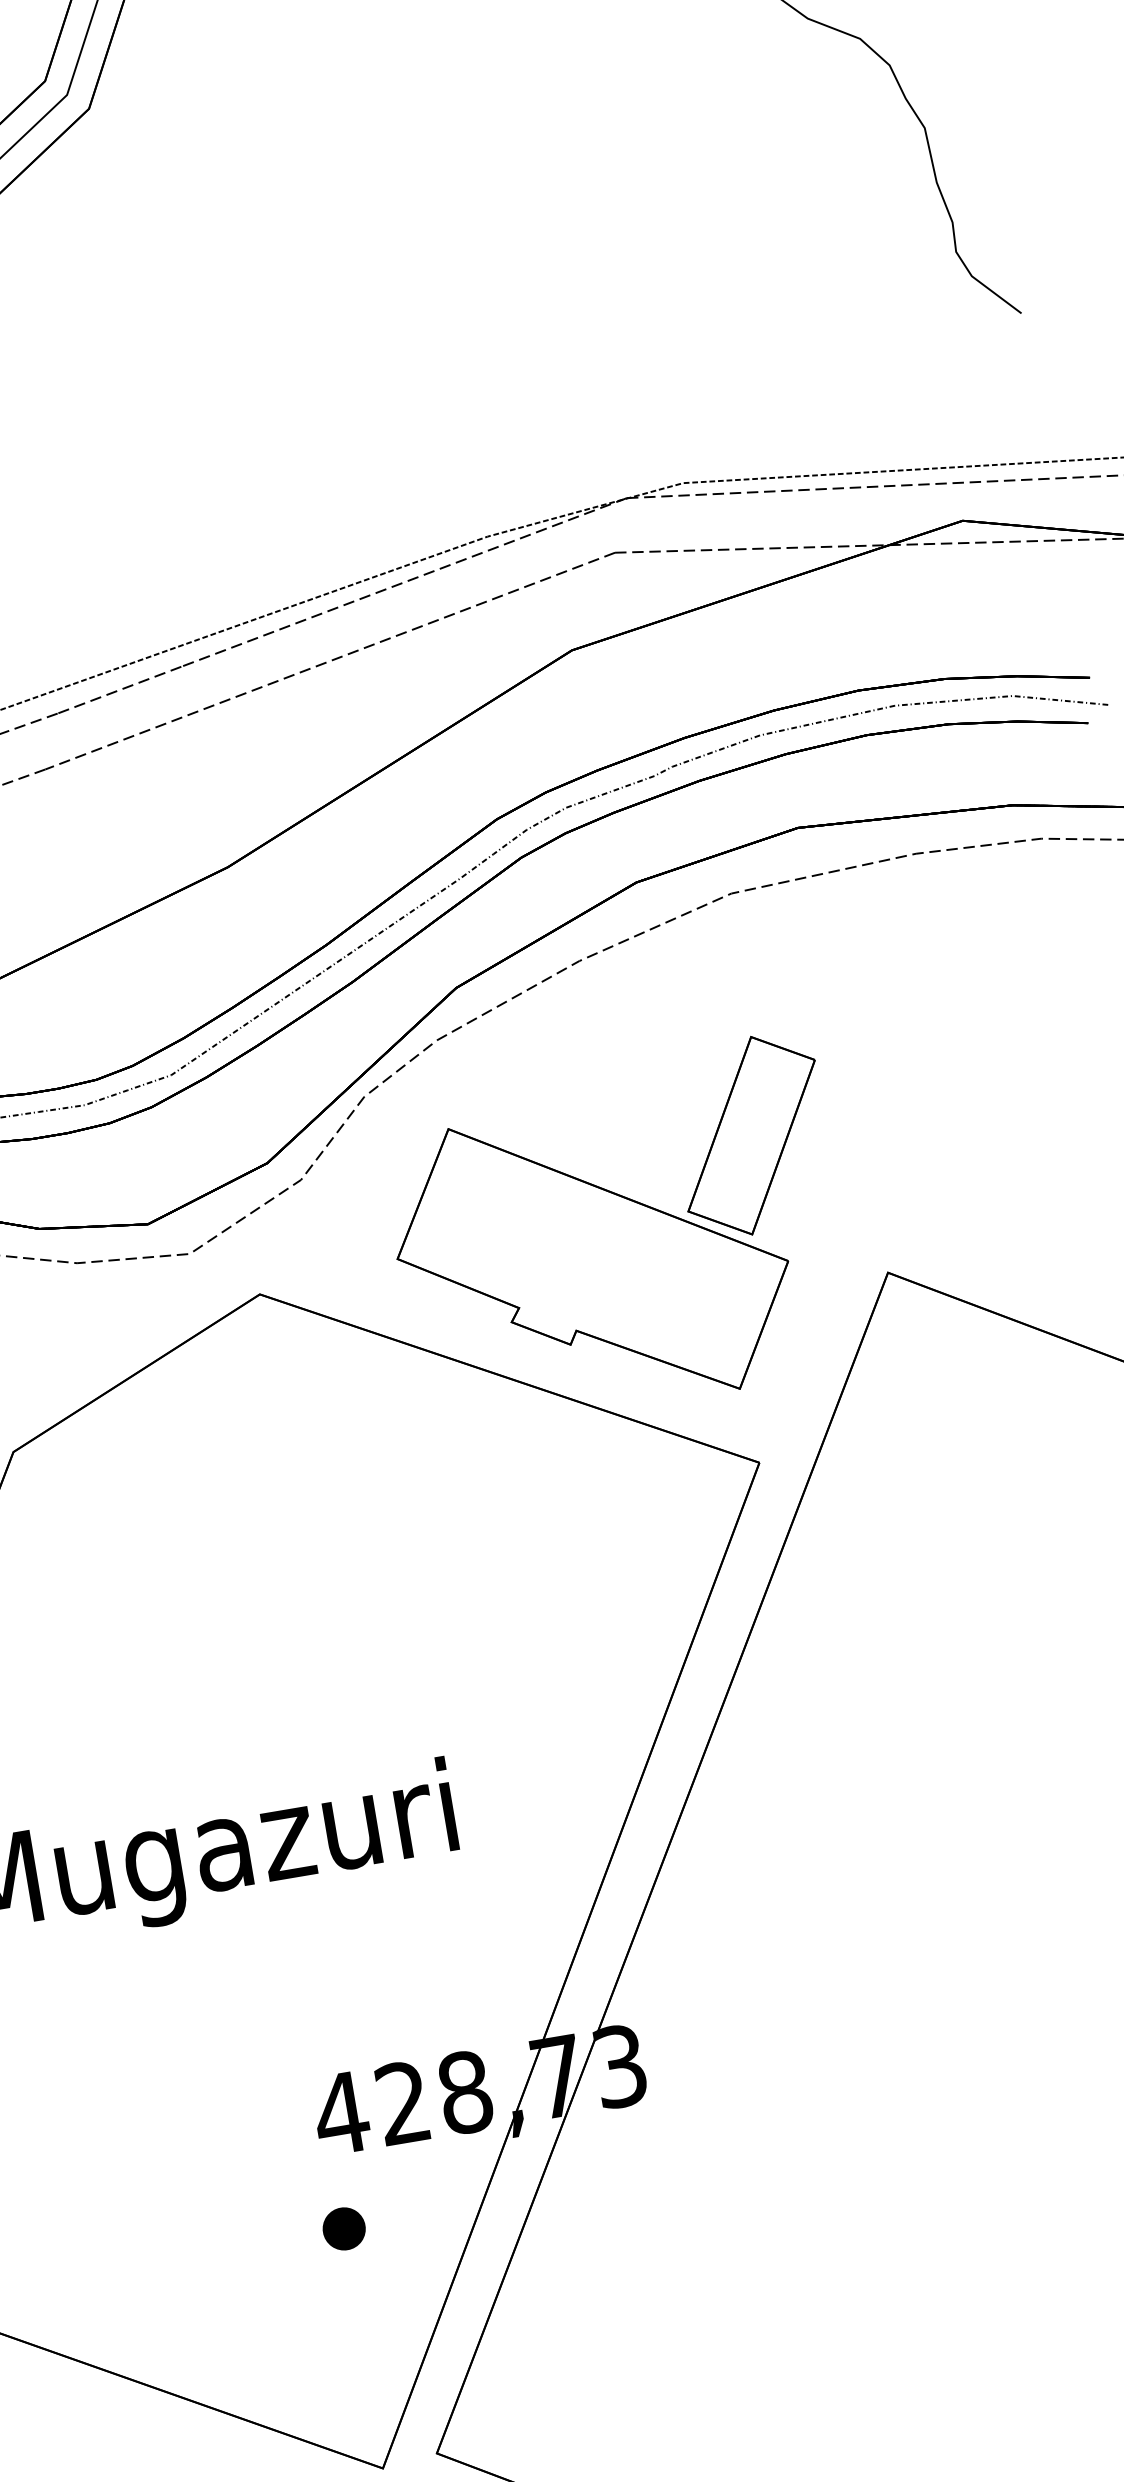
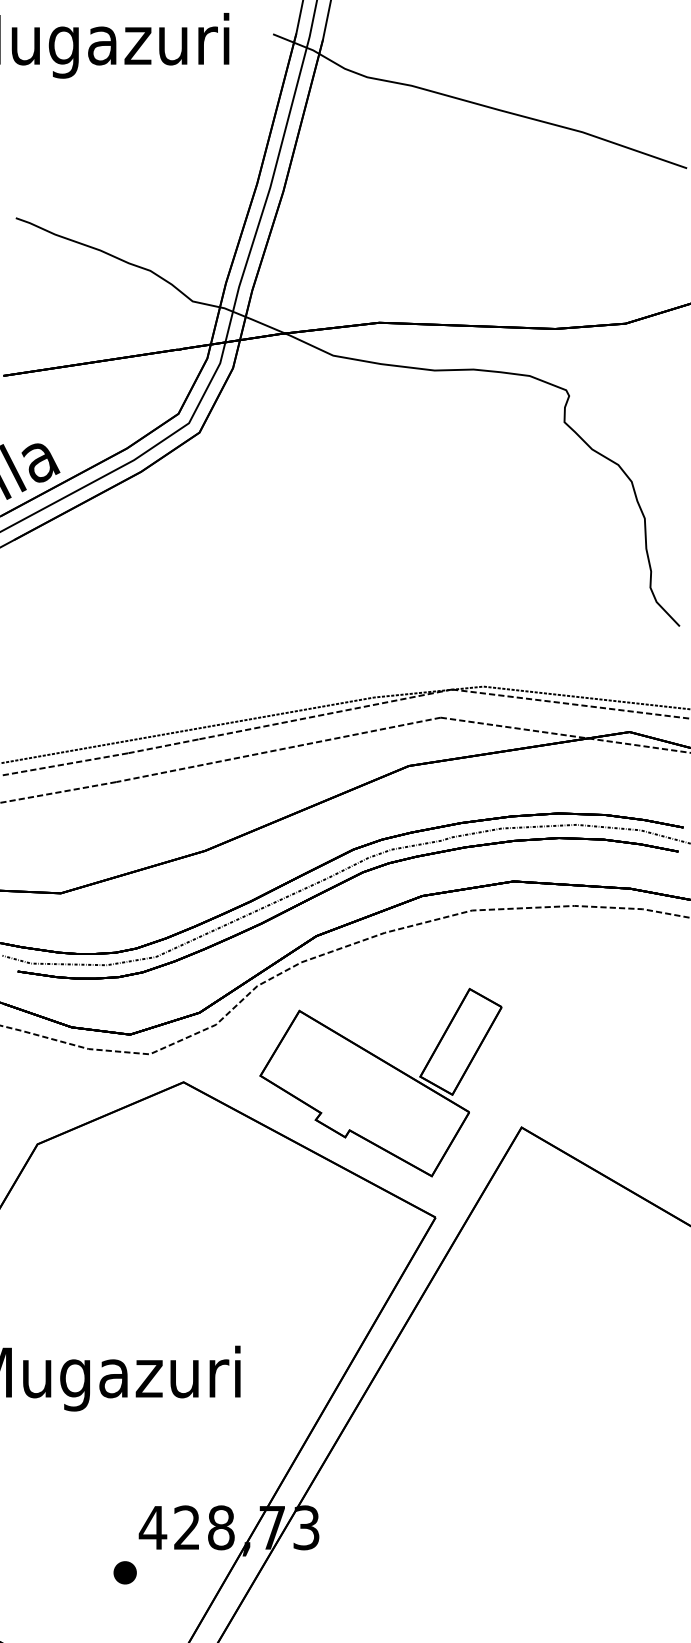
part: (342, 2228) -> (124, 1572), moved

